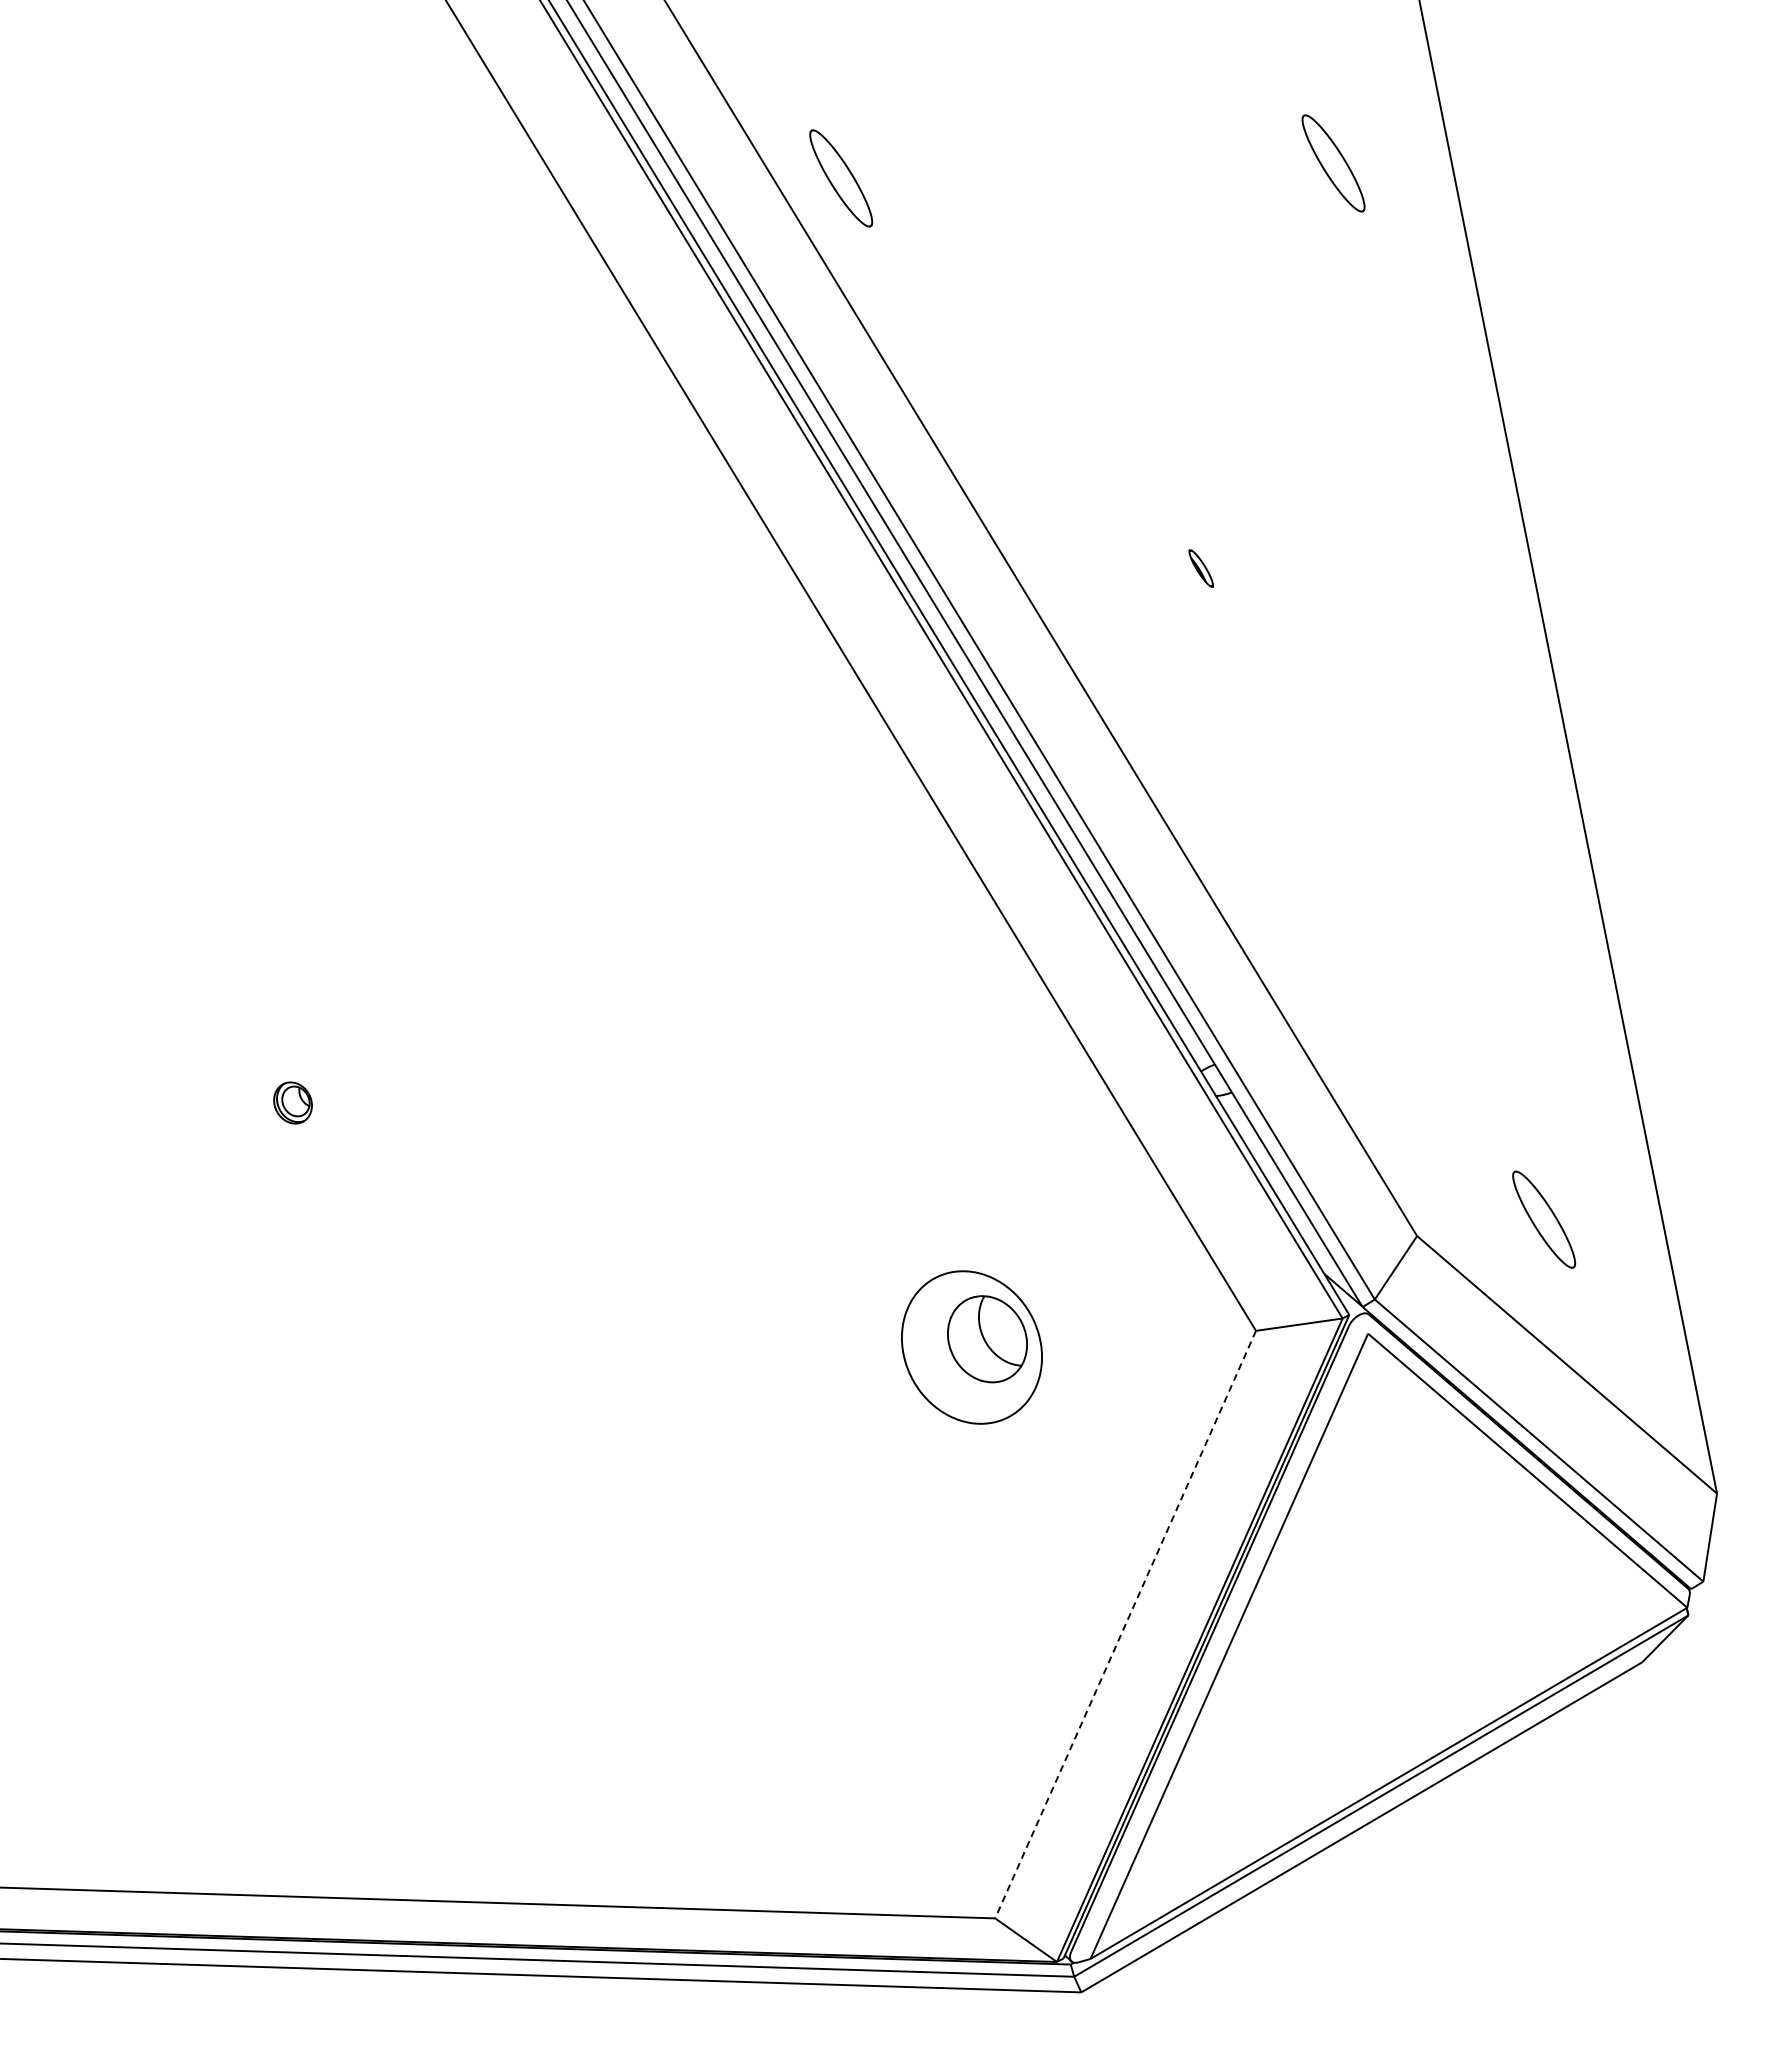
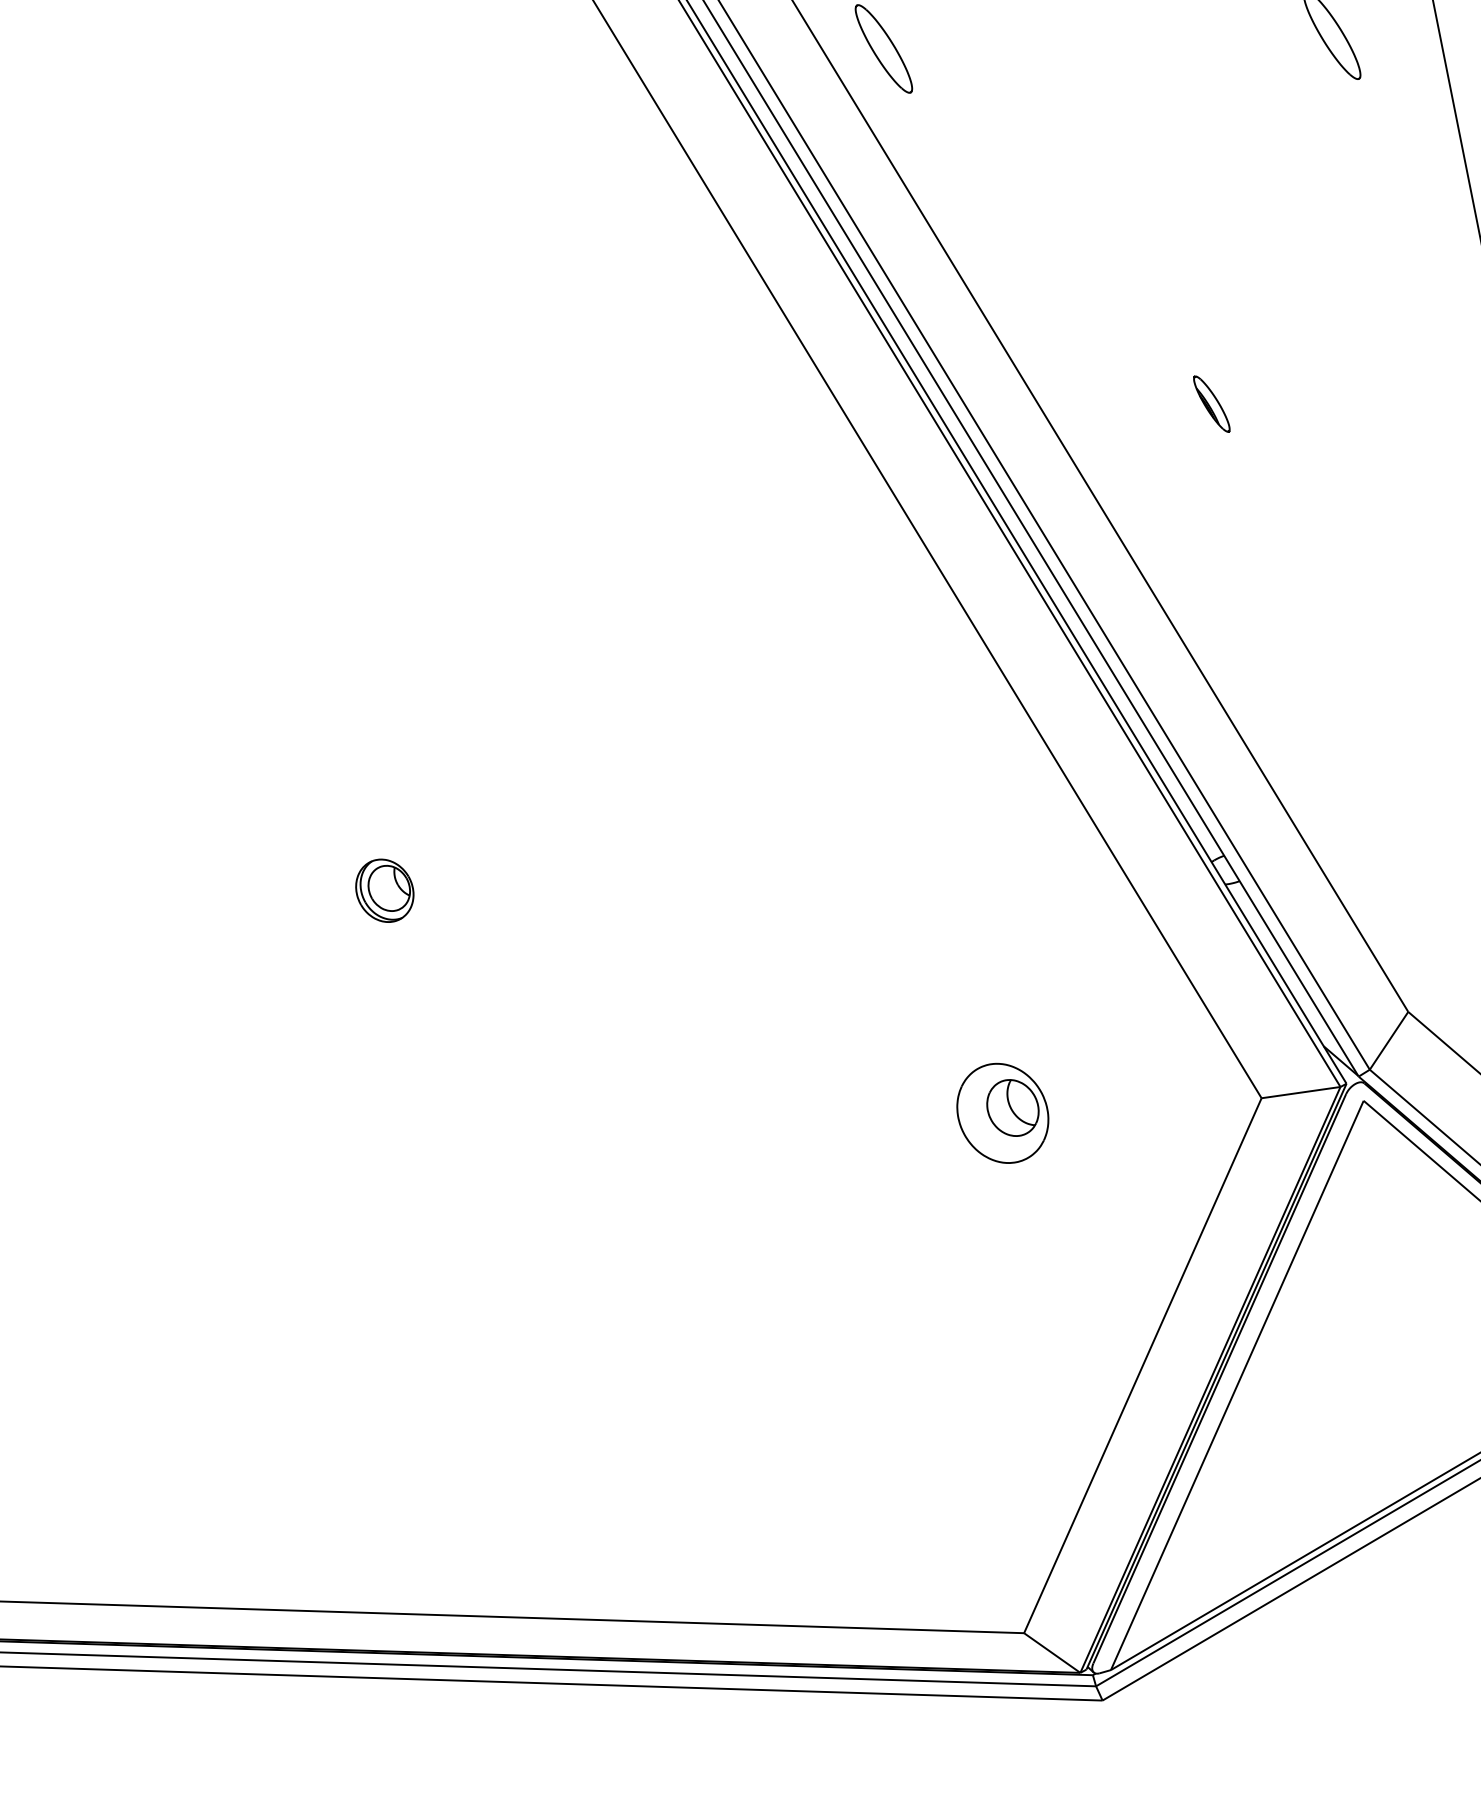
part: (1200, 568) -> (1211, 404), size x1.67
part: (292, 1102) -> (384, 890), size x1.67
part: (971, 1347) -> (1002, 1113), size x0.71
line: (1125, 1625) -> (1142, 1366), dashed -> solid

